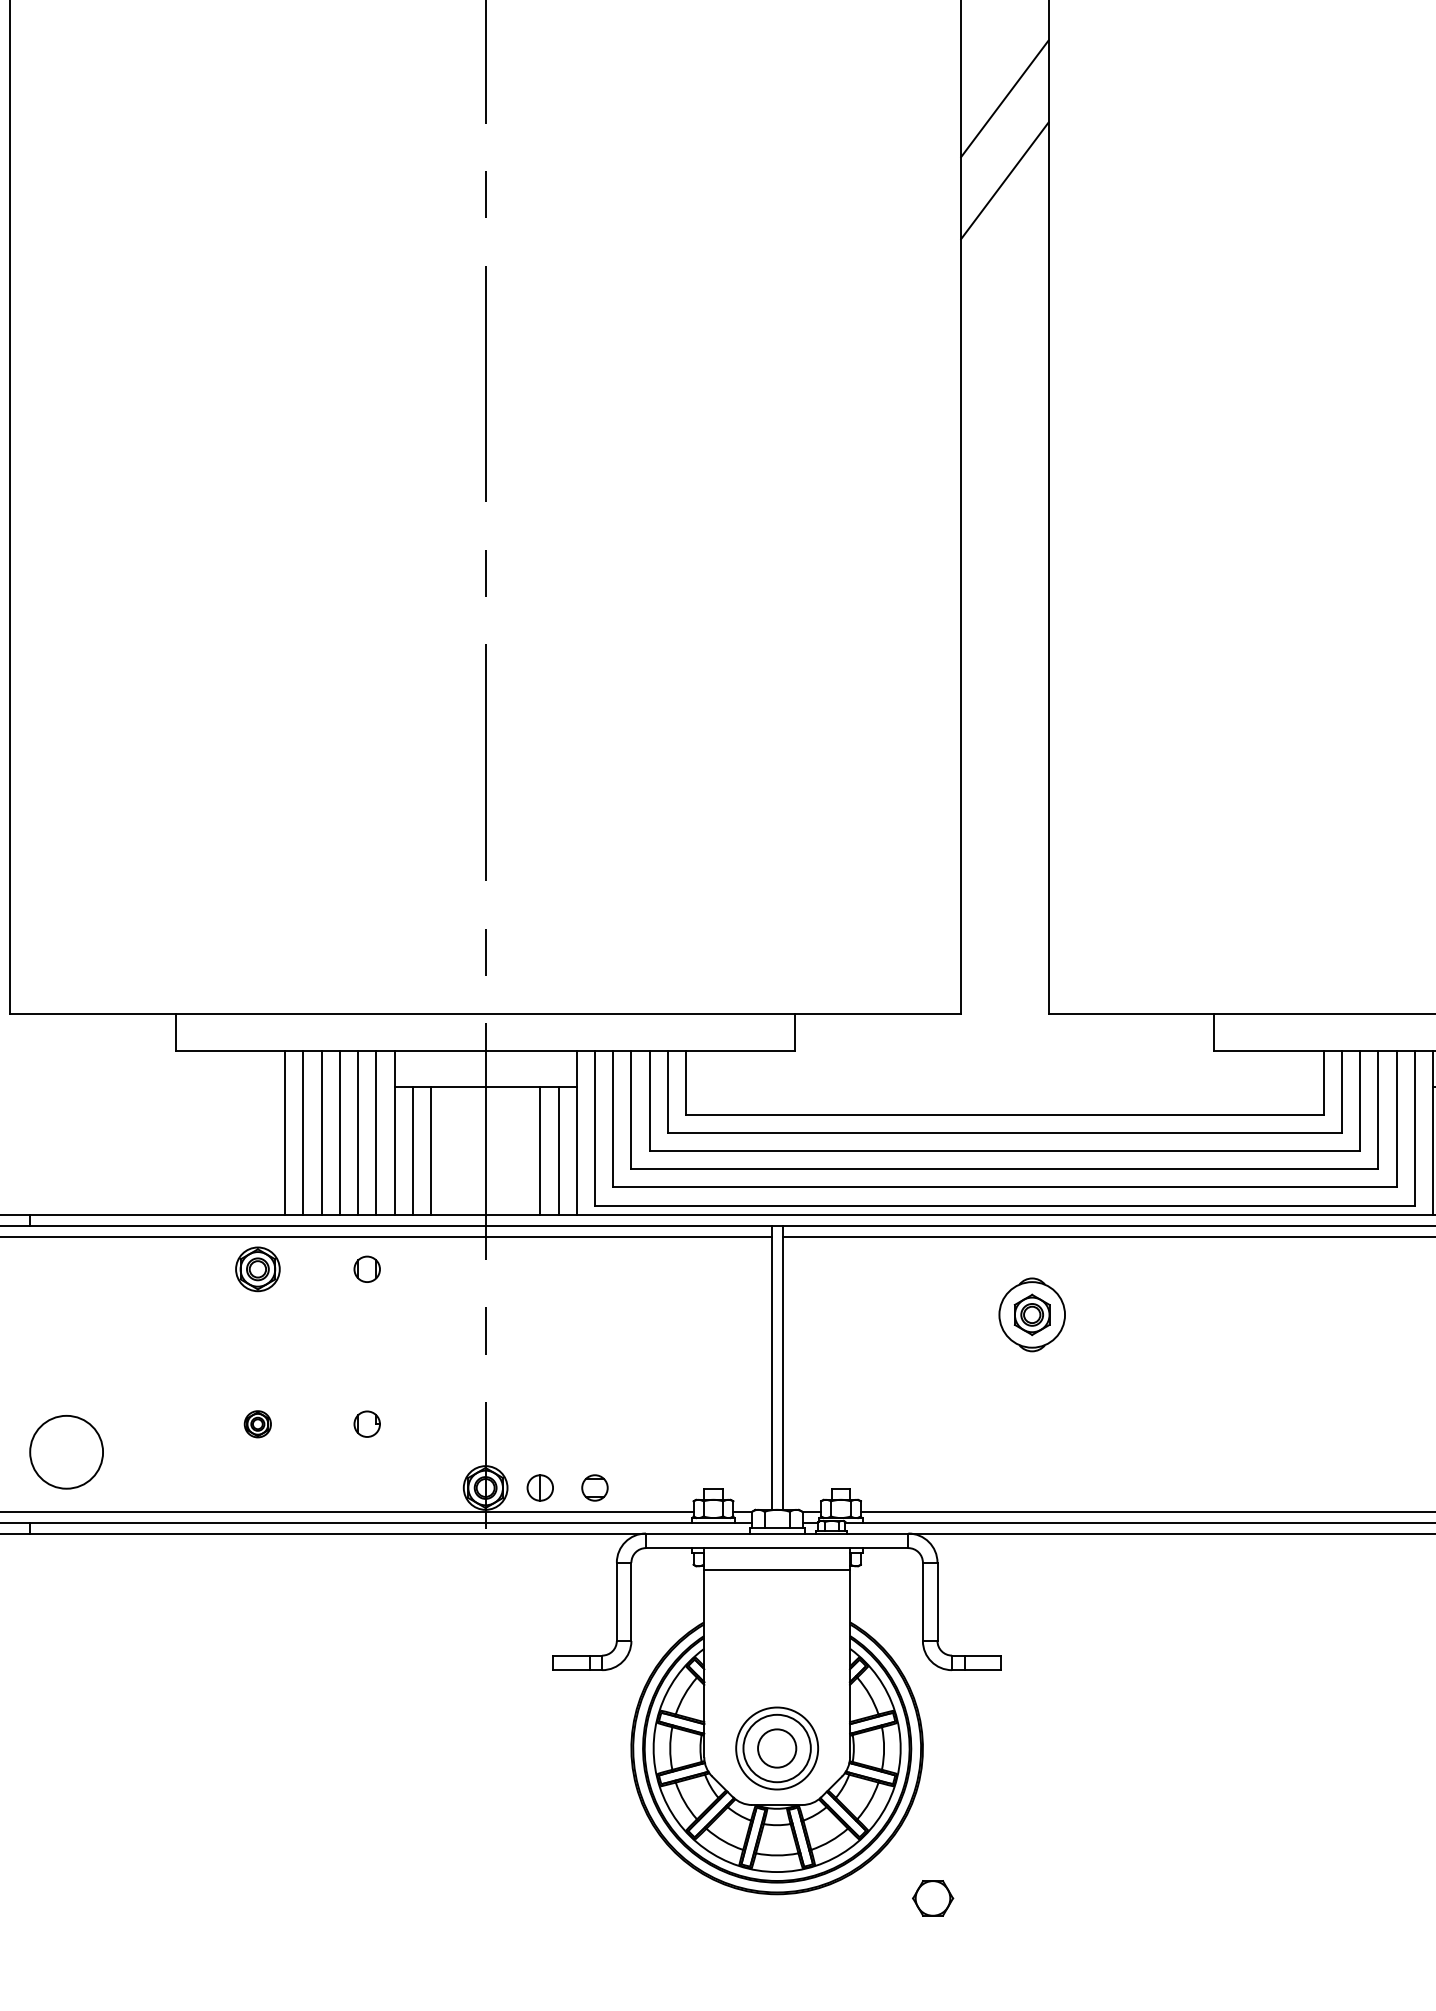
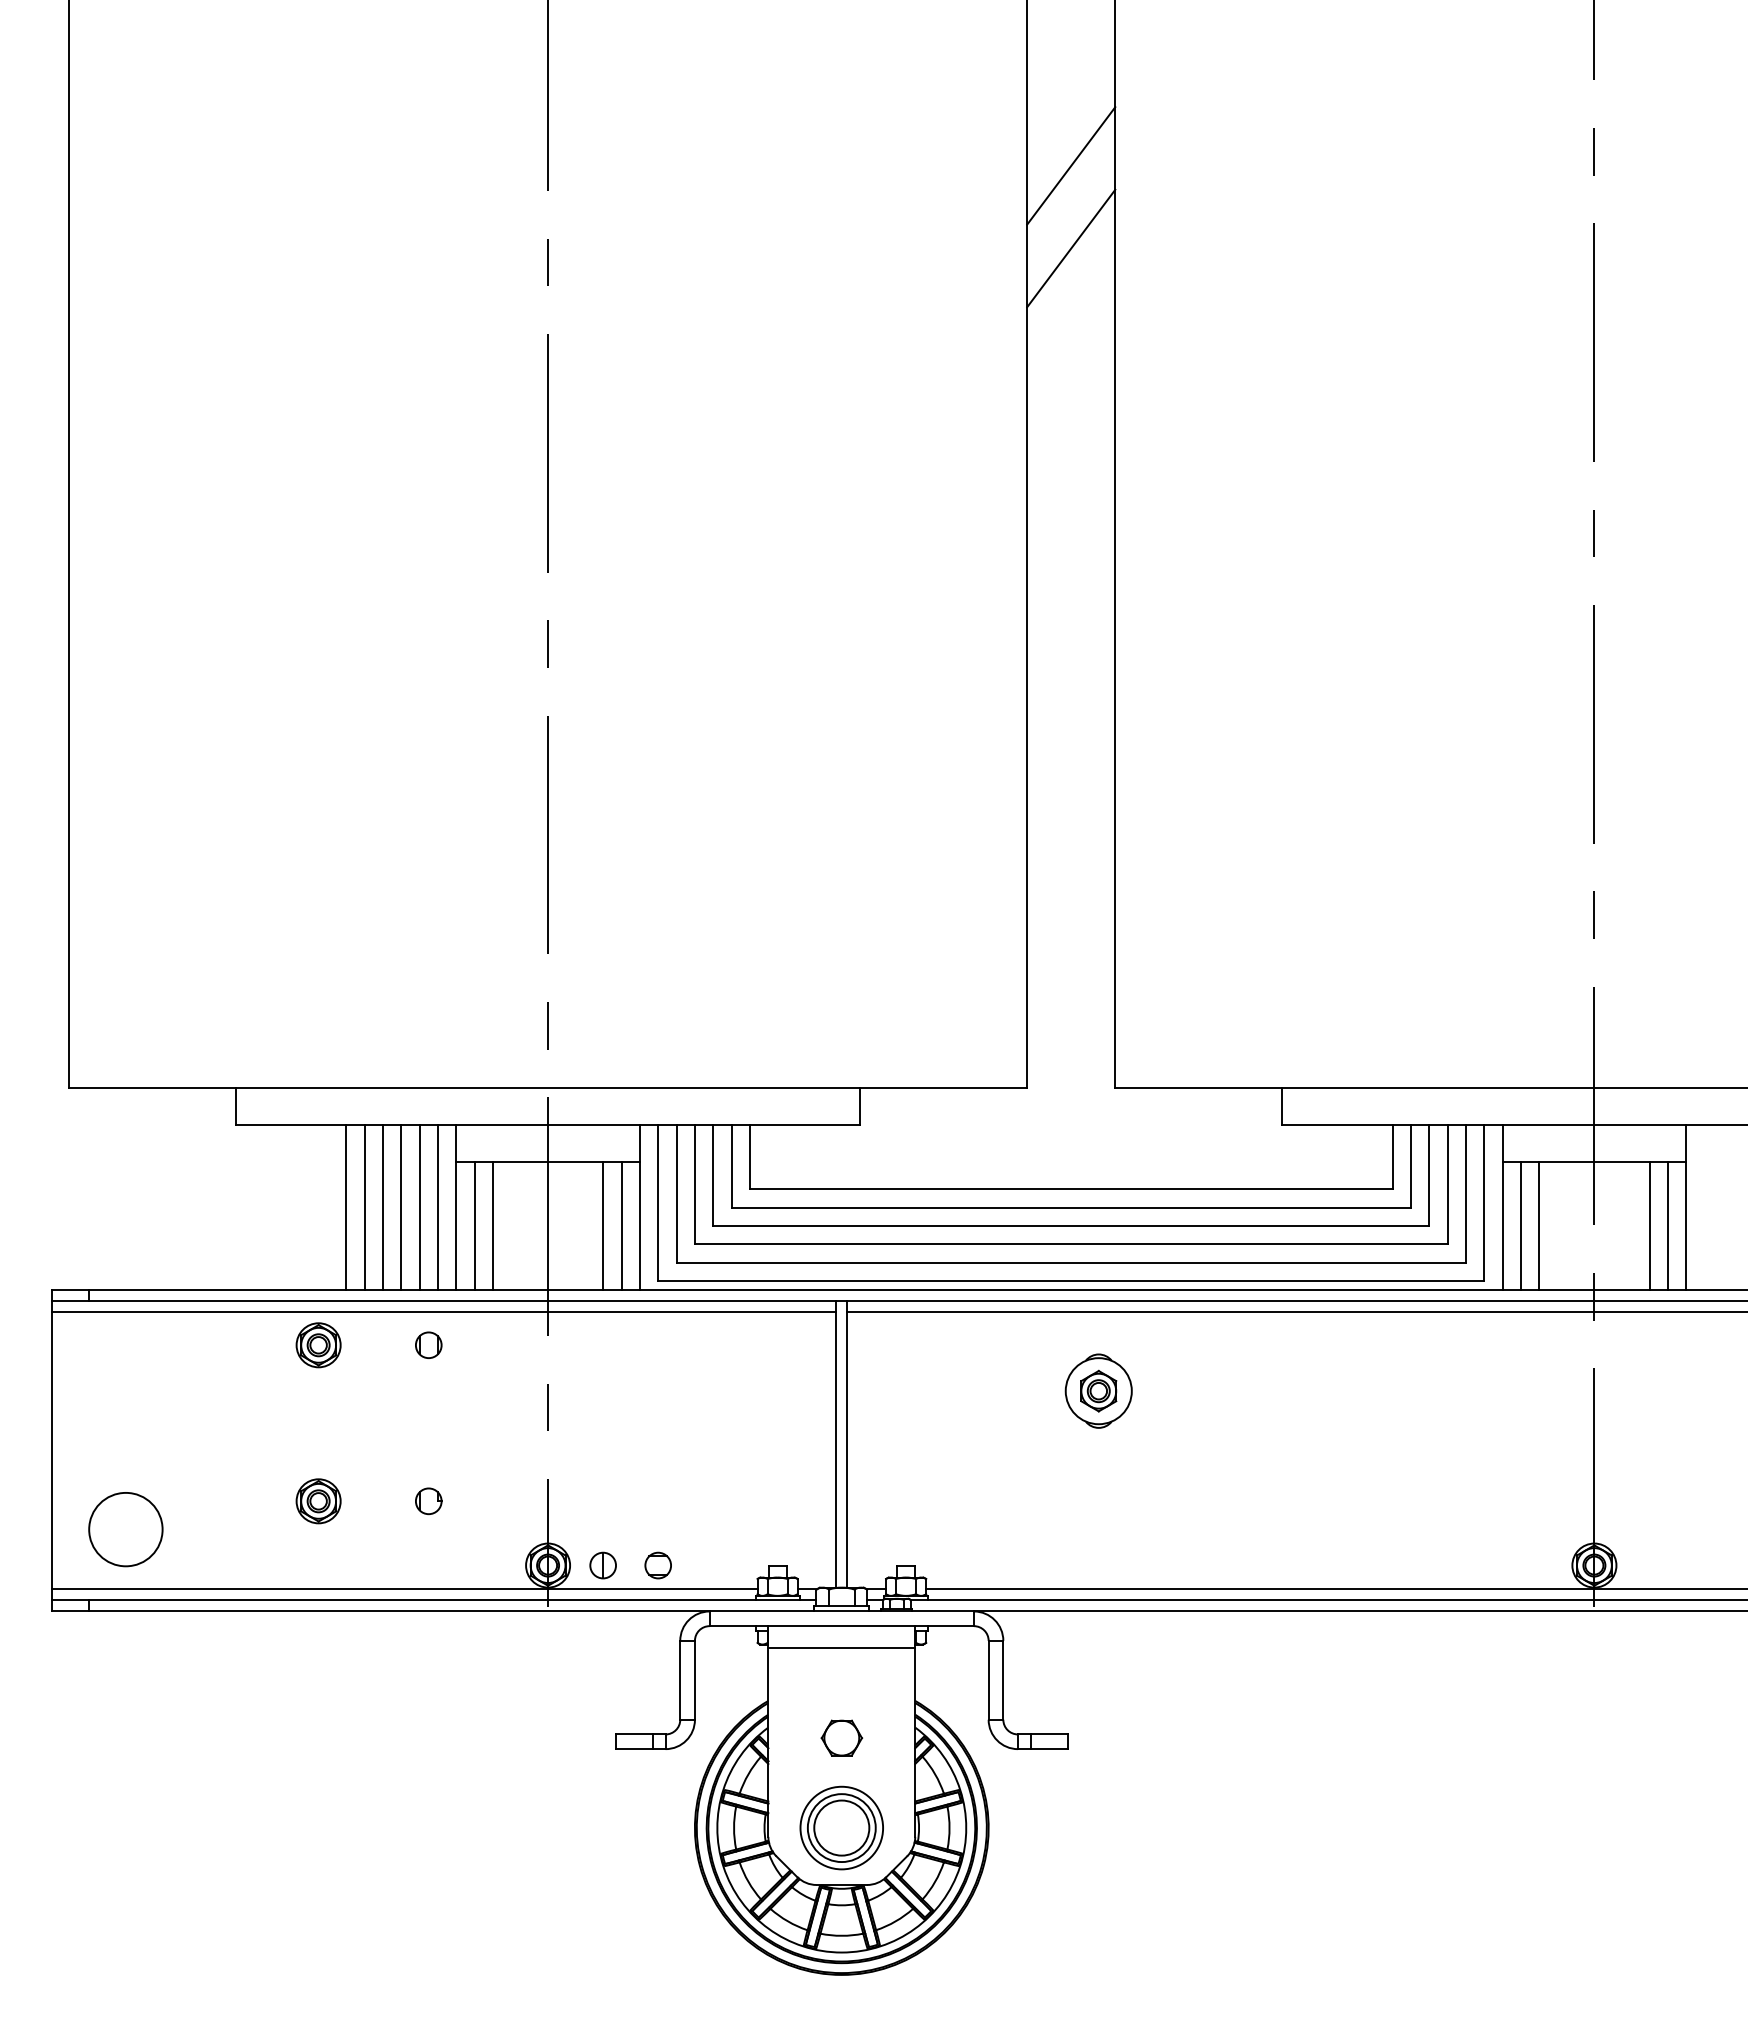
part: (257, 1424) -> (318, 1501), size x1.67
circle: (776, 1747) -> (841, 1827), size x1.43
part: (932, 1897) -> (841, 1737), moved

